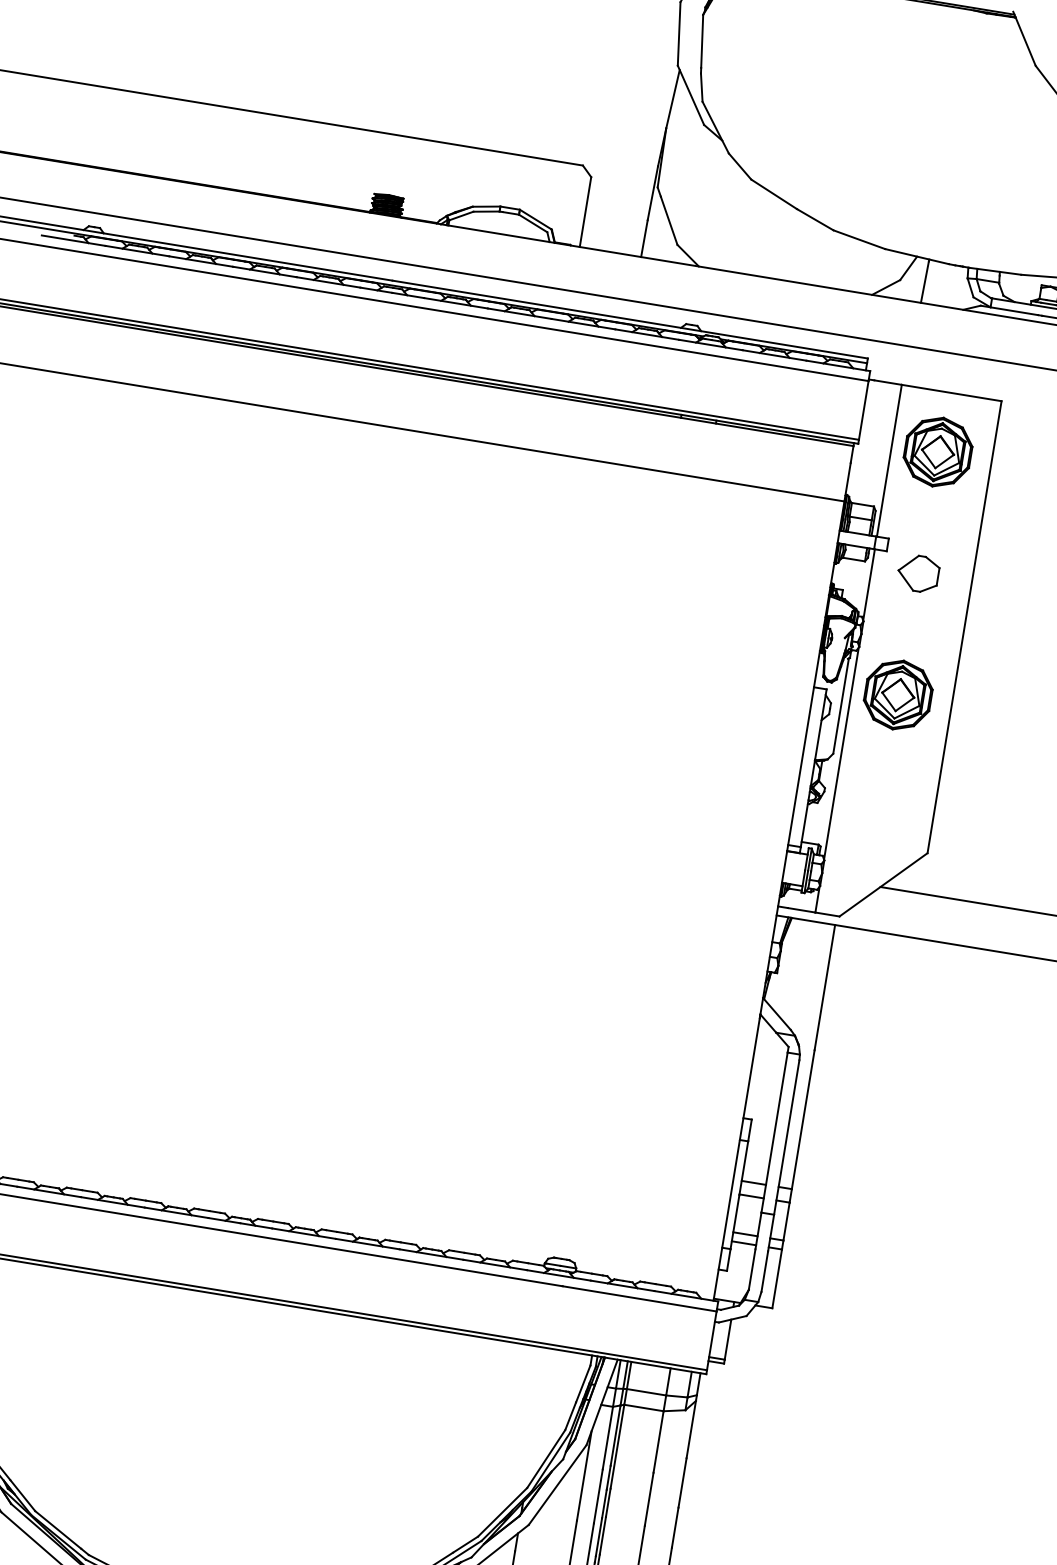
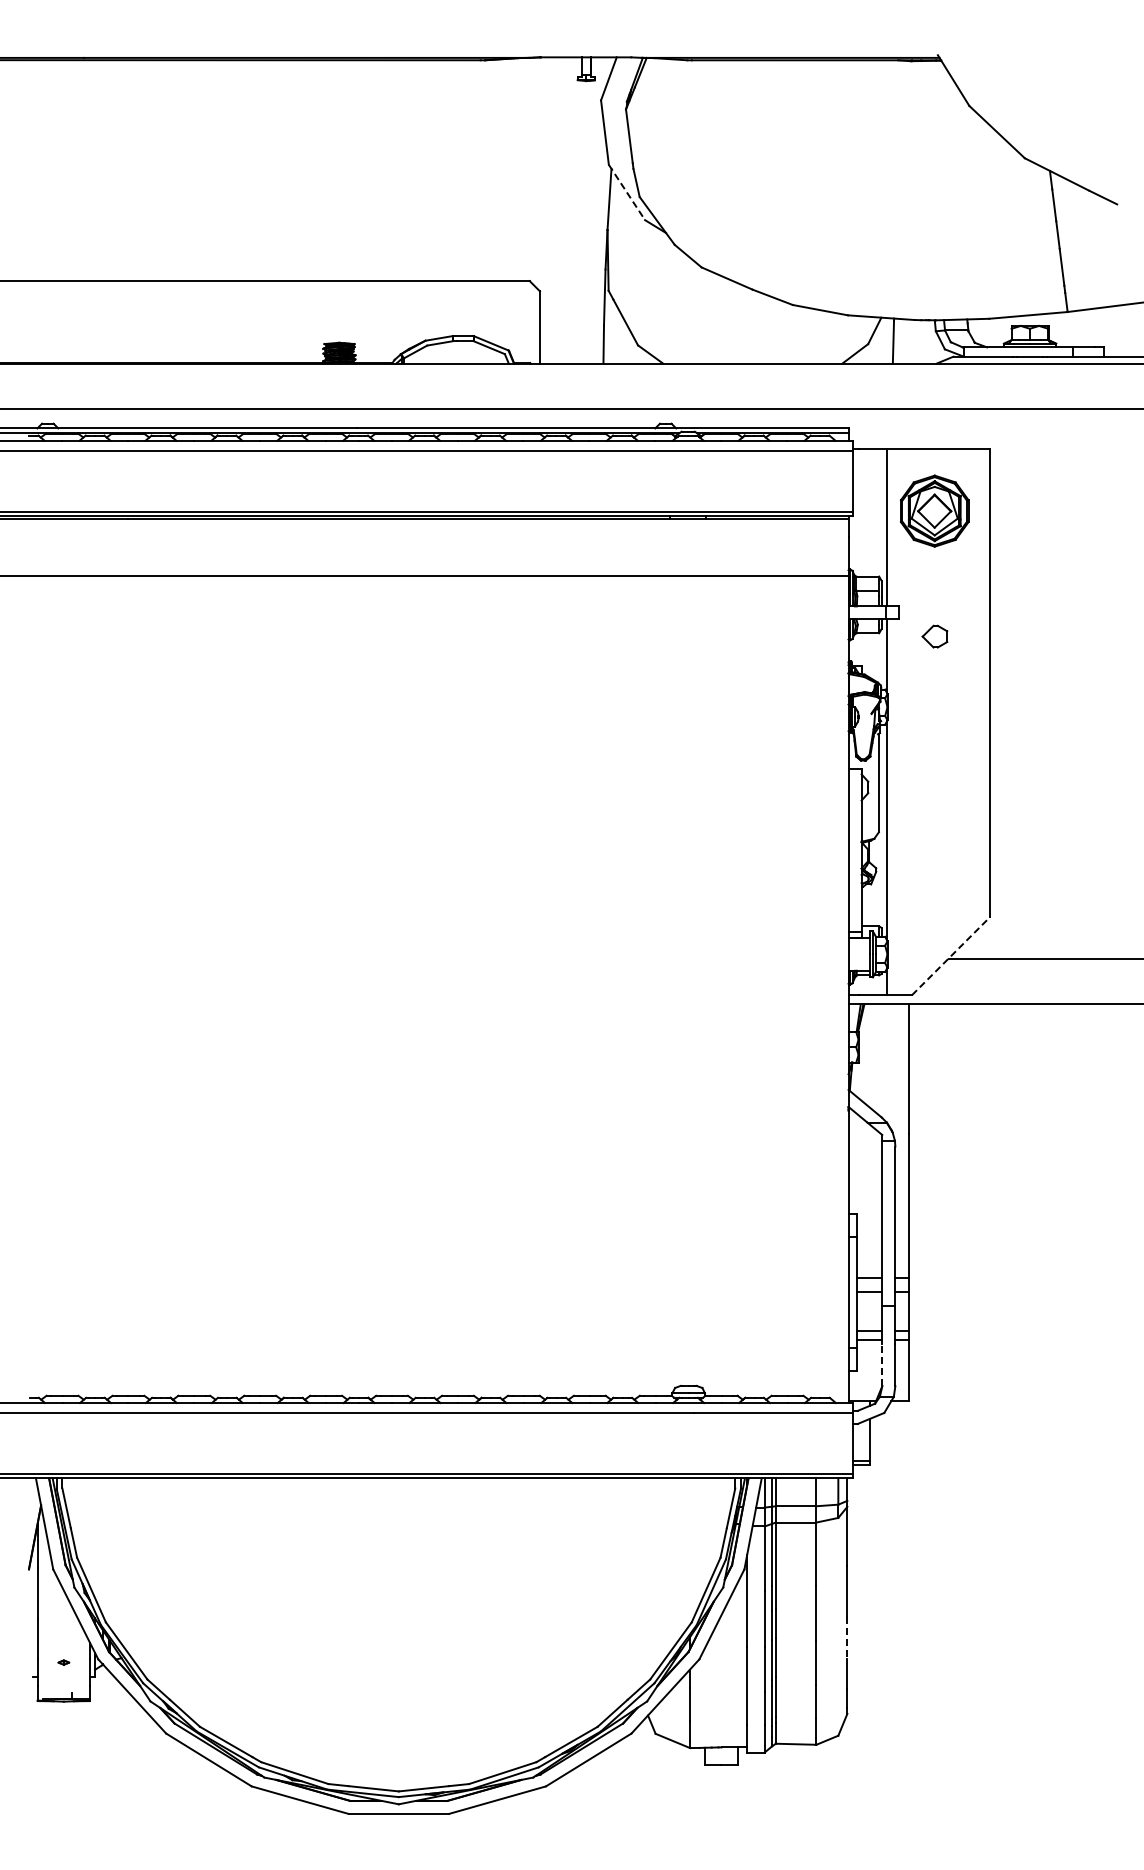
line: (691, 95) -> (627, 192), solid -> dashed
part: (917, 573) -> (934, 636), size x0.6
part: (898, 694) -> (934, 761), removed
line: (883, 884) -> (951, 955), solid -> dashed
line: (752, 1268) -> (882, 1364), solid -> dashed
line: (675, 1527) -> (847, 1637), solid -> dashed

